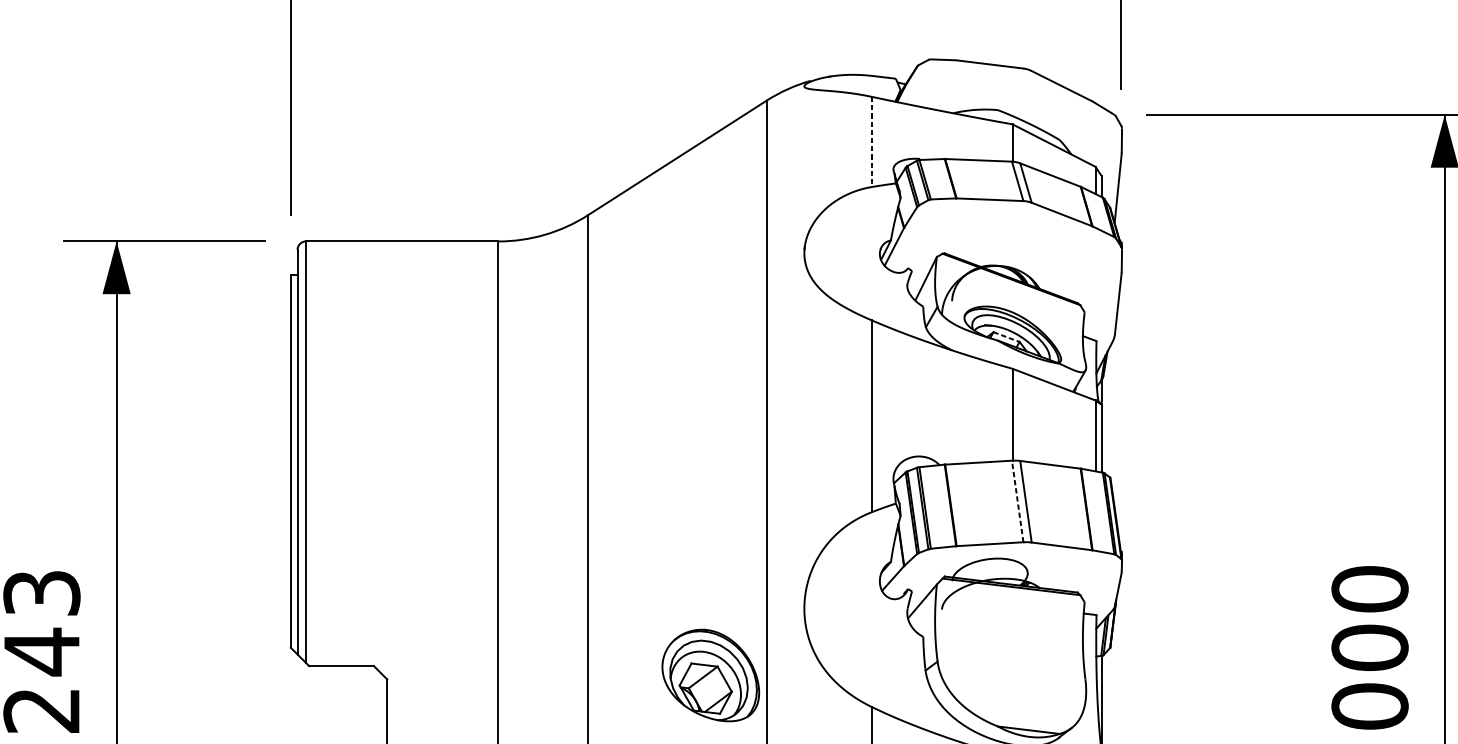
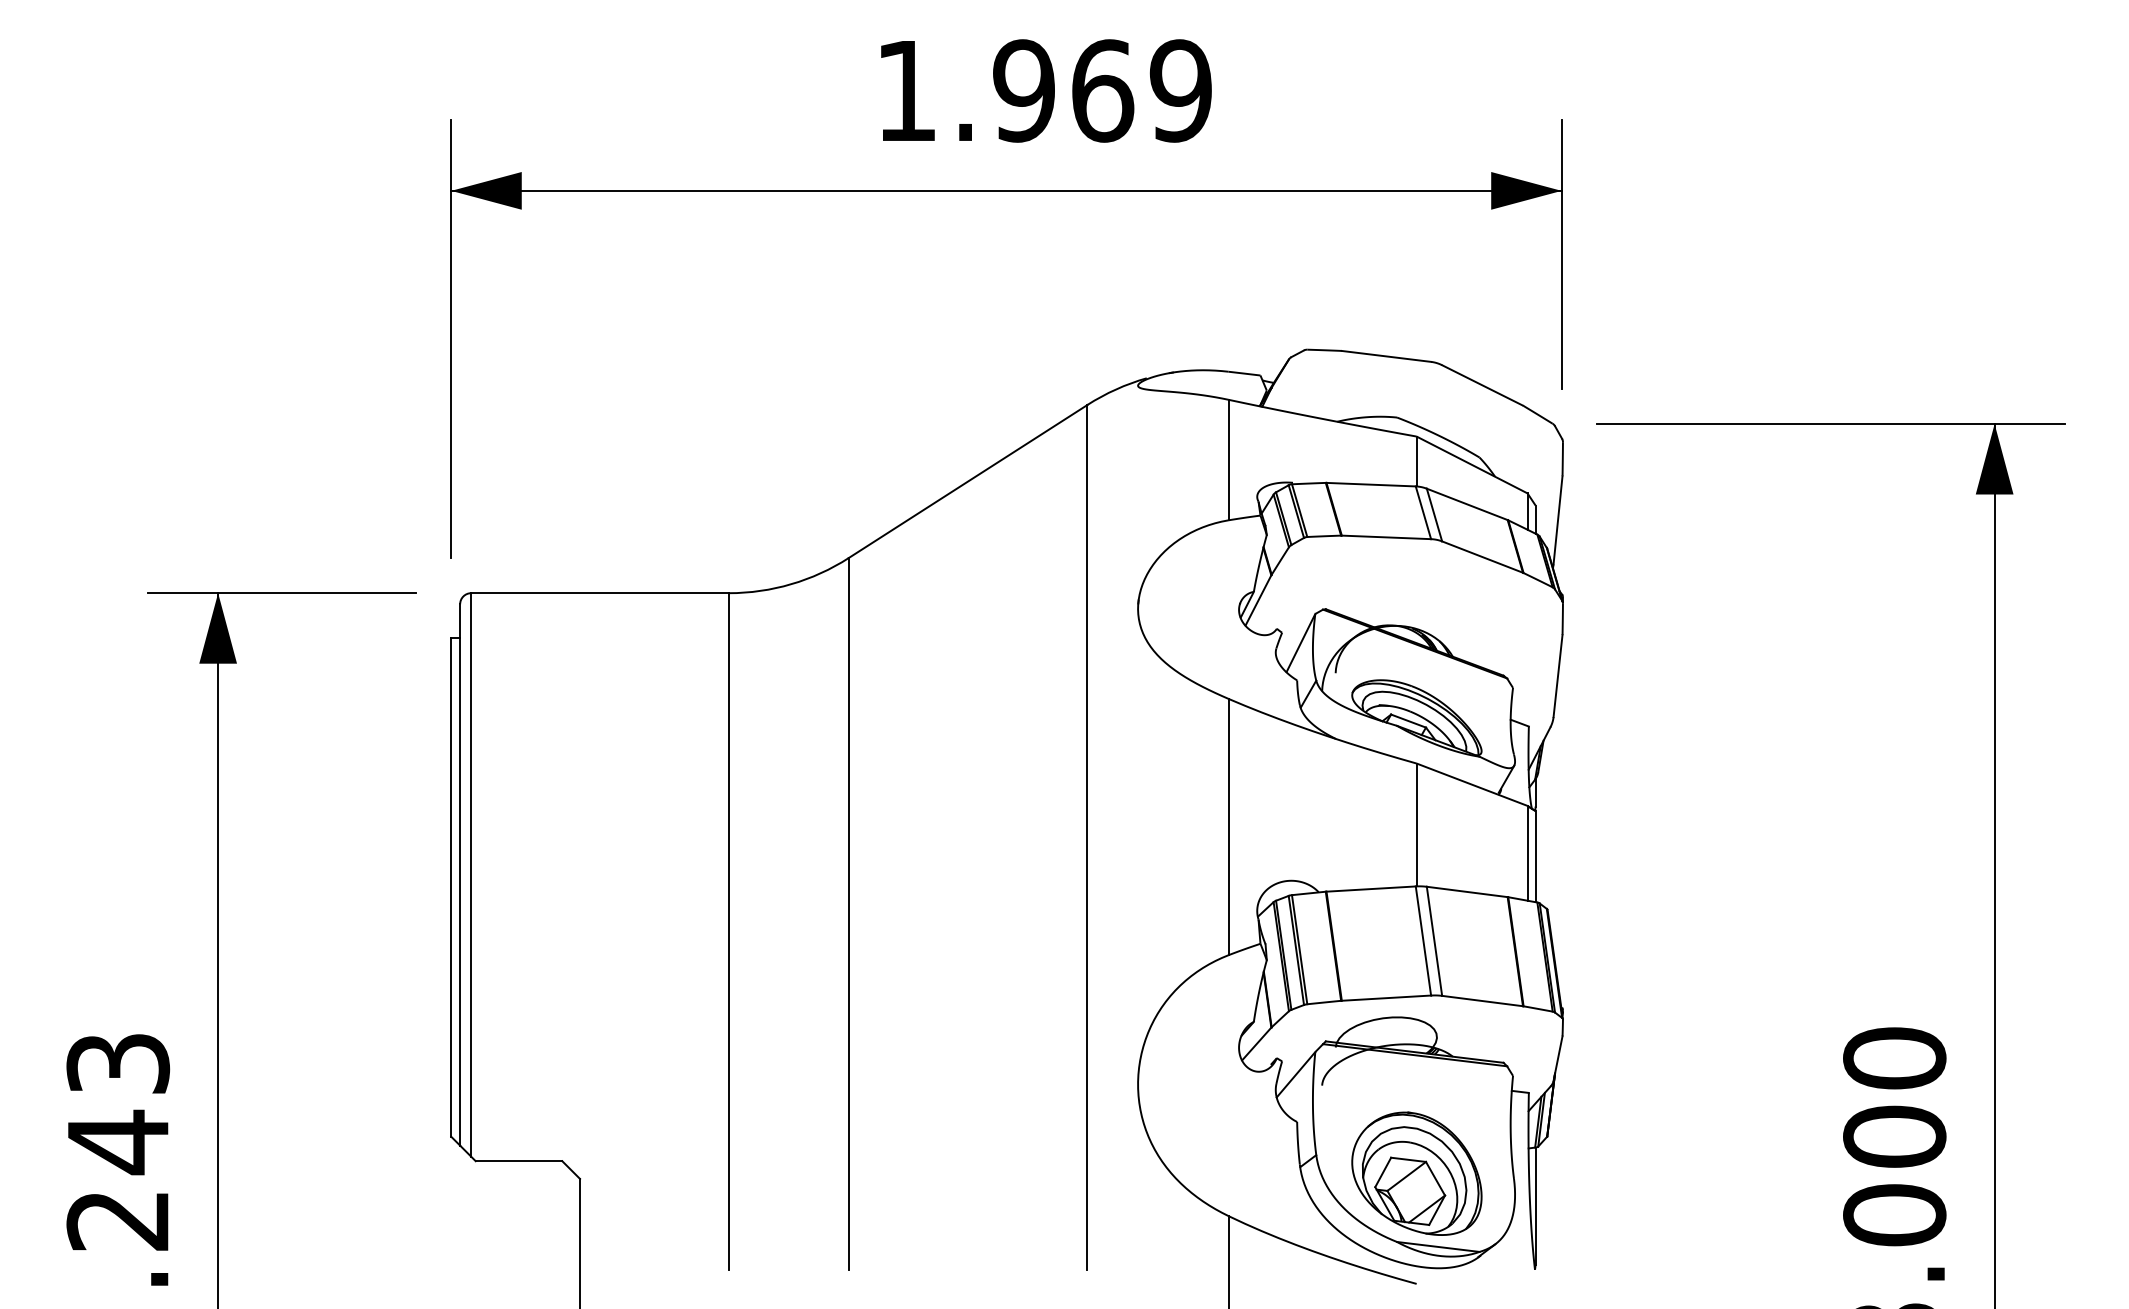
line: (871, 142) -> (1228, 460), dashed -> solid
line: (1006, 337) -> (1408, 721), dashed -> solid
line: (1017, 501) -> (1423, 940), dashed -> solid
part: (710, 675) -> (1416, 1173), moved

